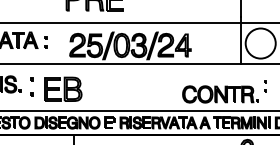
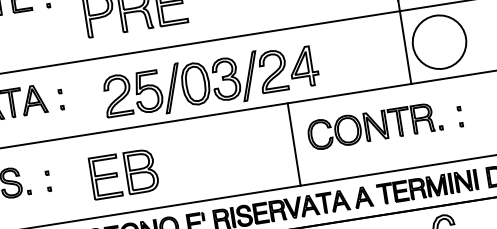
part: (31, 86) -> (48, 180), size x0.62
line: (171, 87) -> (294, 144), added
part: (63, 88) -> (124, 172), moved
part: (220, 94) -> (374, 126), moved

